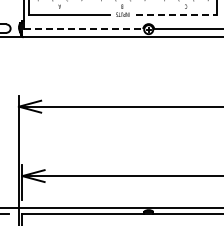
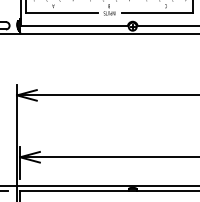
line: (176, 14) -> (157, 13), dashed -> solid
line: (83, 28) -> (74, 25), dashed -> solid

